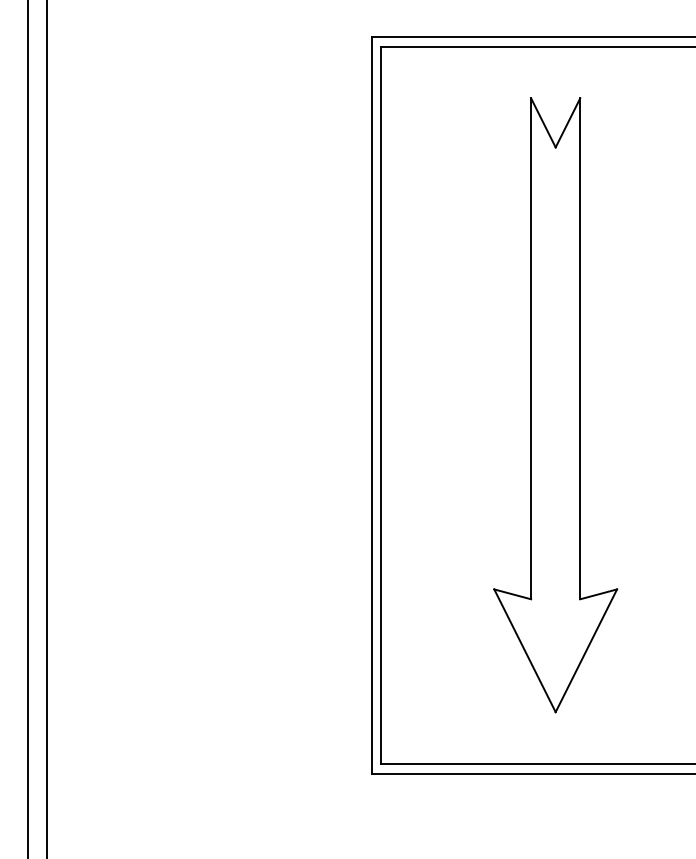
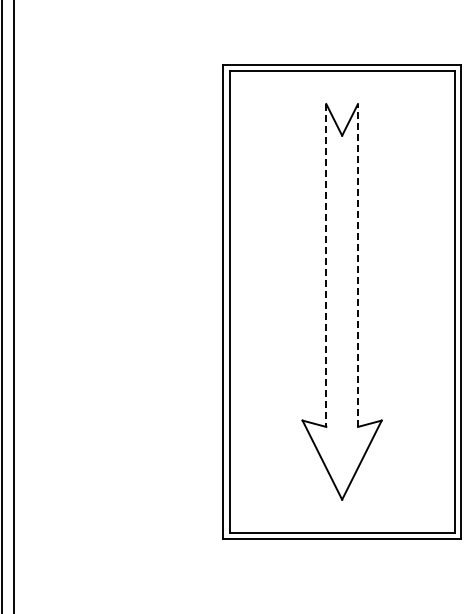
line: (579, 348) -> (357, 265), solid -> dashed
line: (531, 350) -> (326, 266), solid -> dashed

